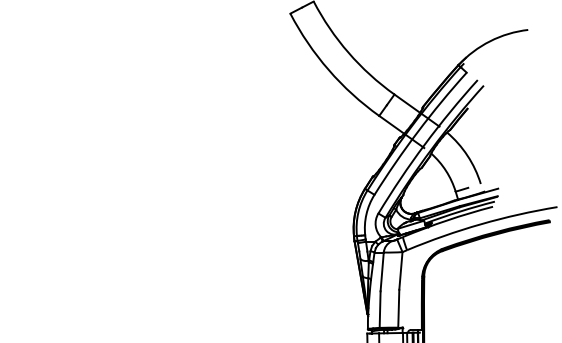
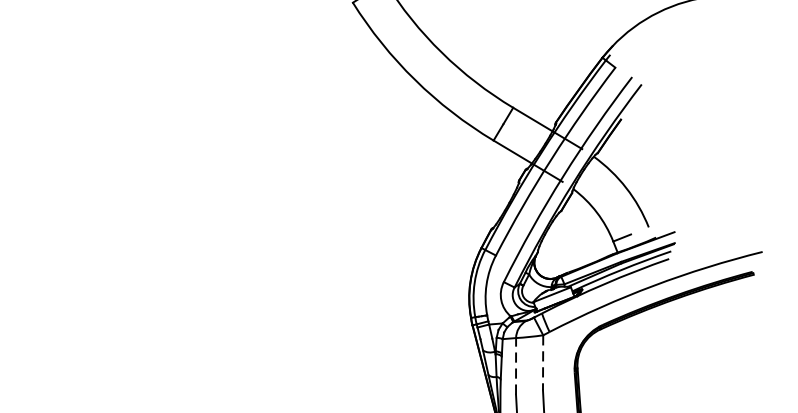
line: (400, 270) -> (542, 362), solid -> dashed
line: (382, 271) -> (516, 365), solid -> dashed

